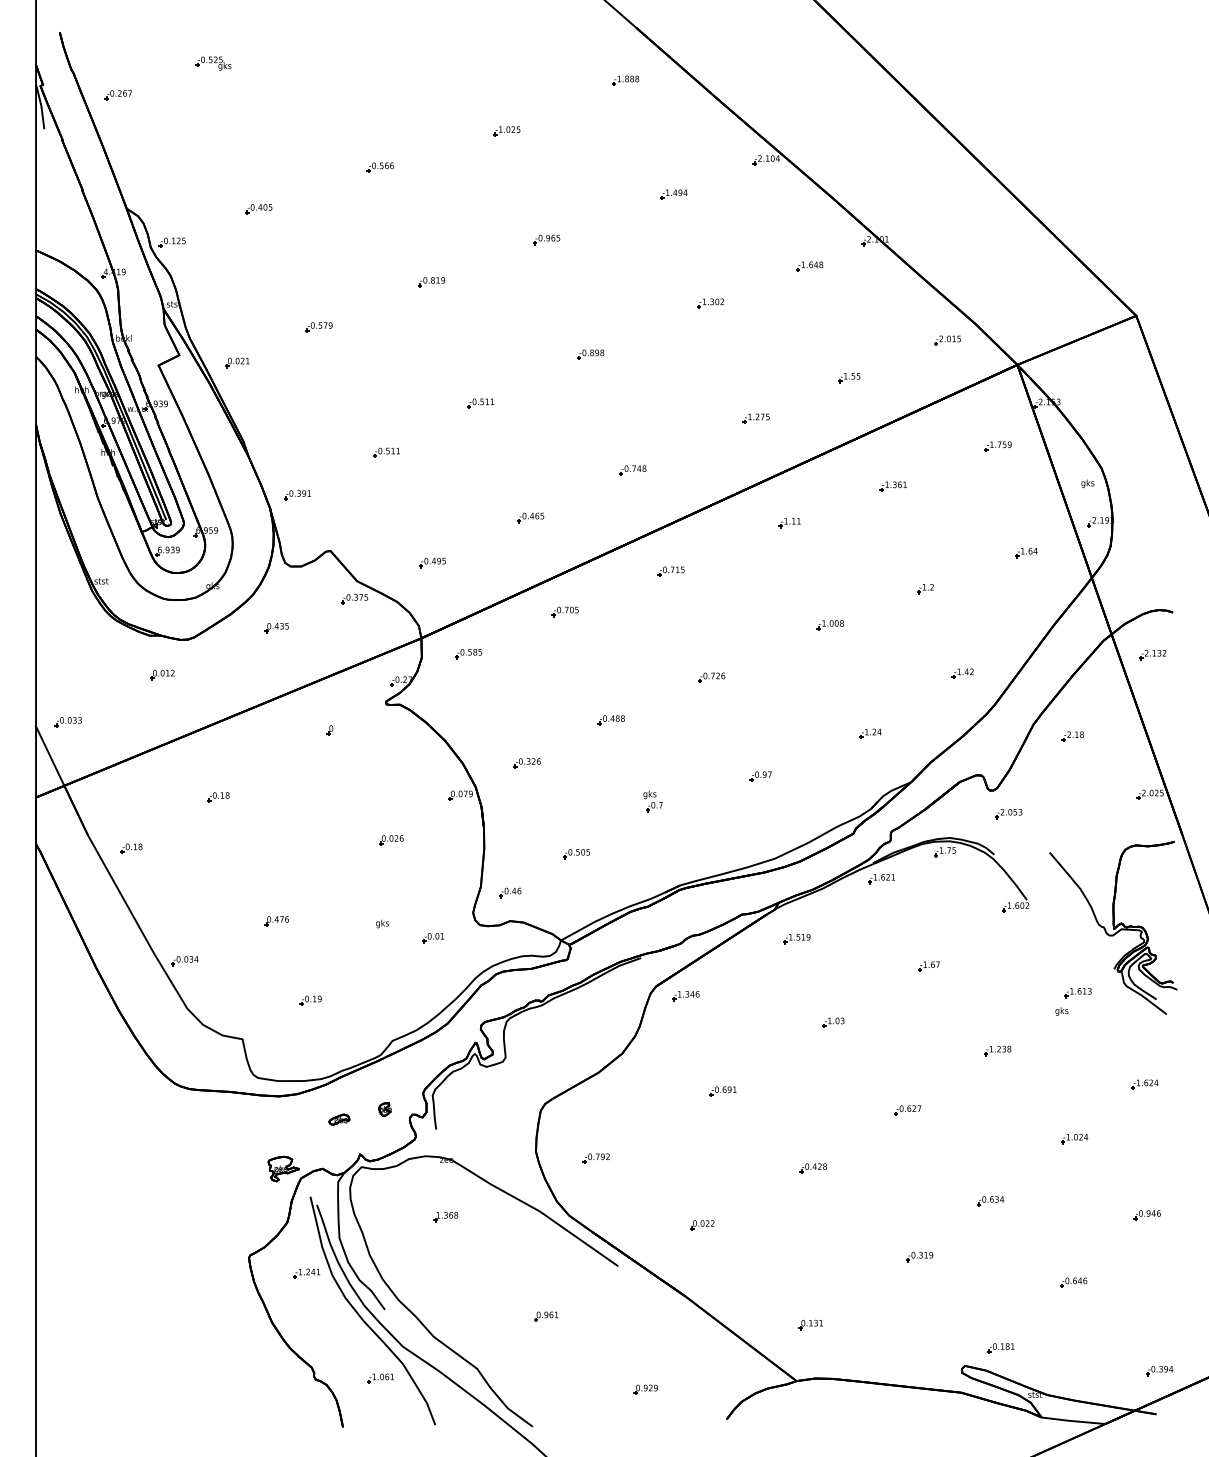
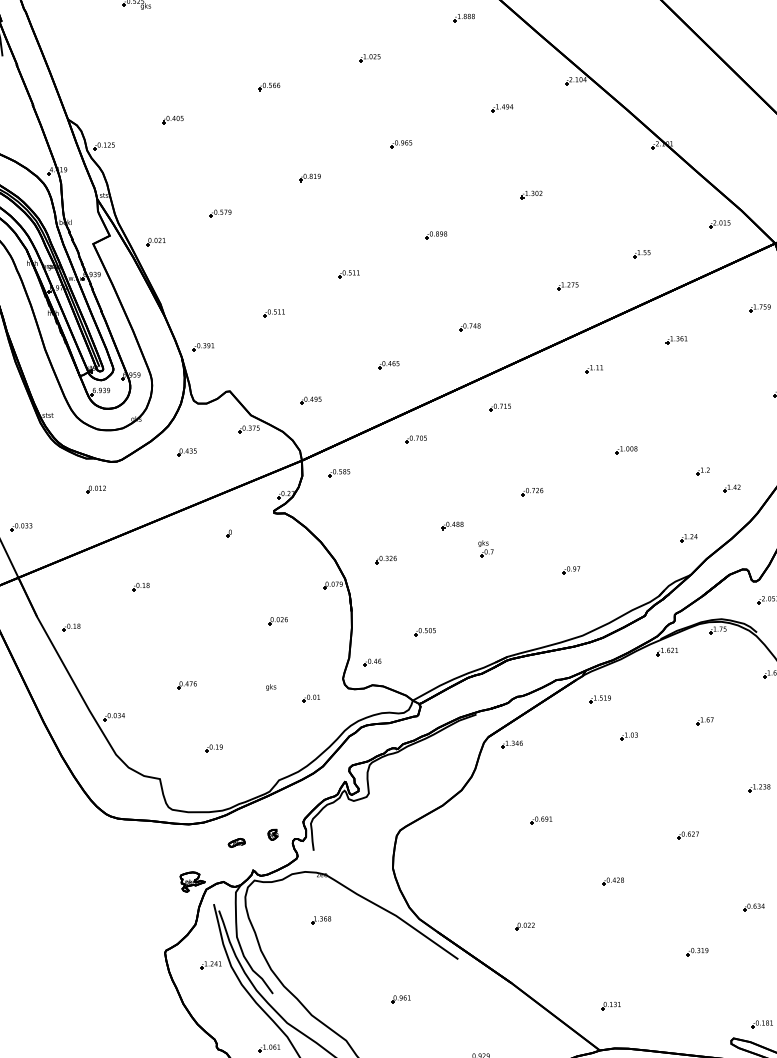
part: (117, 95) -> (60, 29), removed
part: (809, 266) -> (610, 165), removed
part: (925, 589) -> (703, 471), moved
part: (870, 733) -> (688, 537), moved
part: (652, 801) -> (485, 548), moved
part: (833, 1022) -> (629, 736), moved
part: (595, 1158) -> (440, 873), removed

